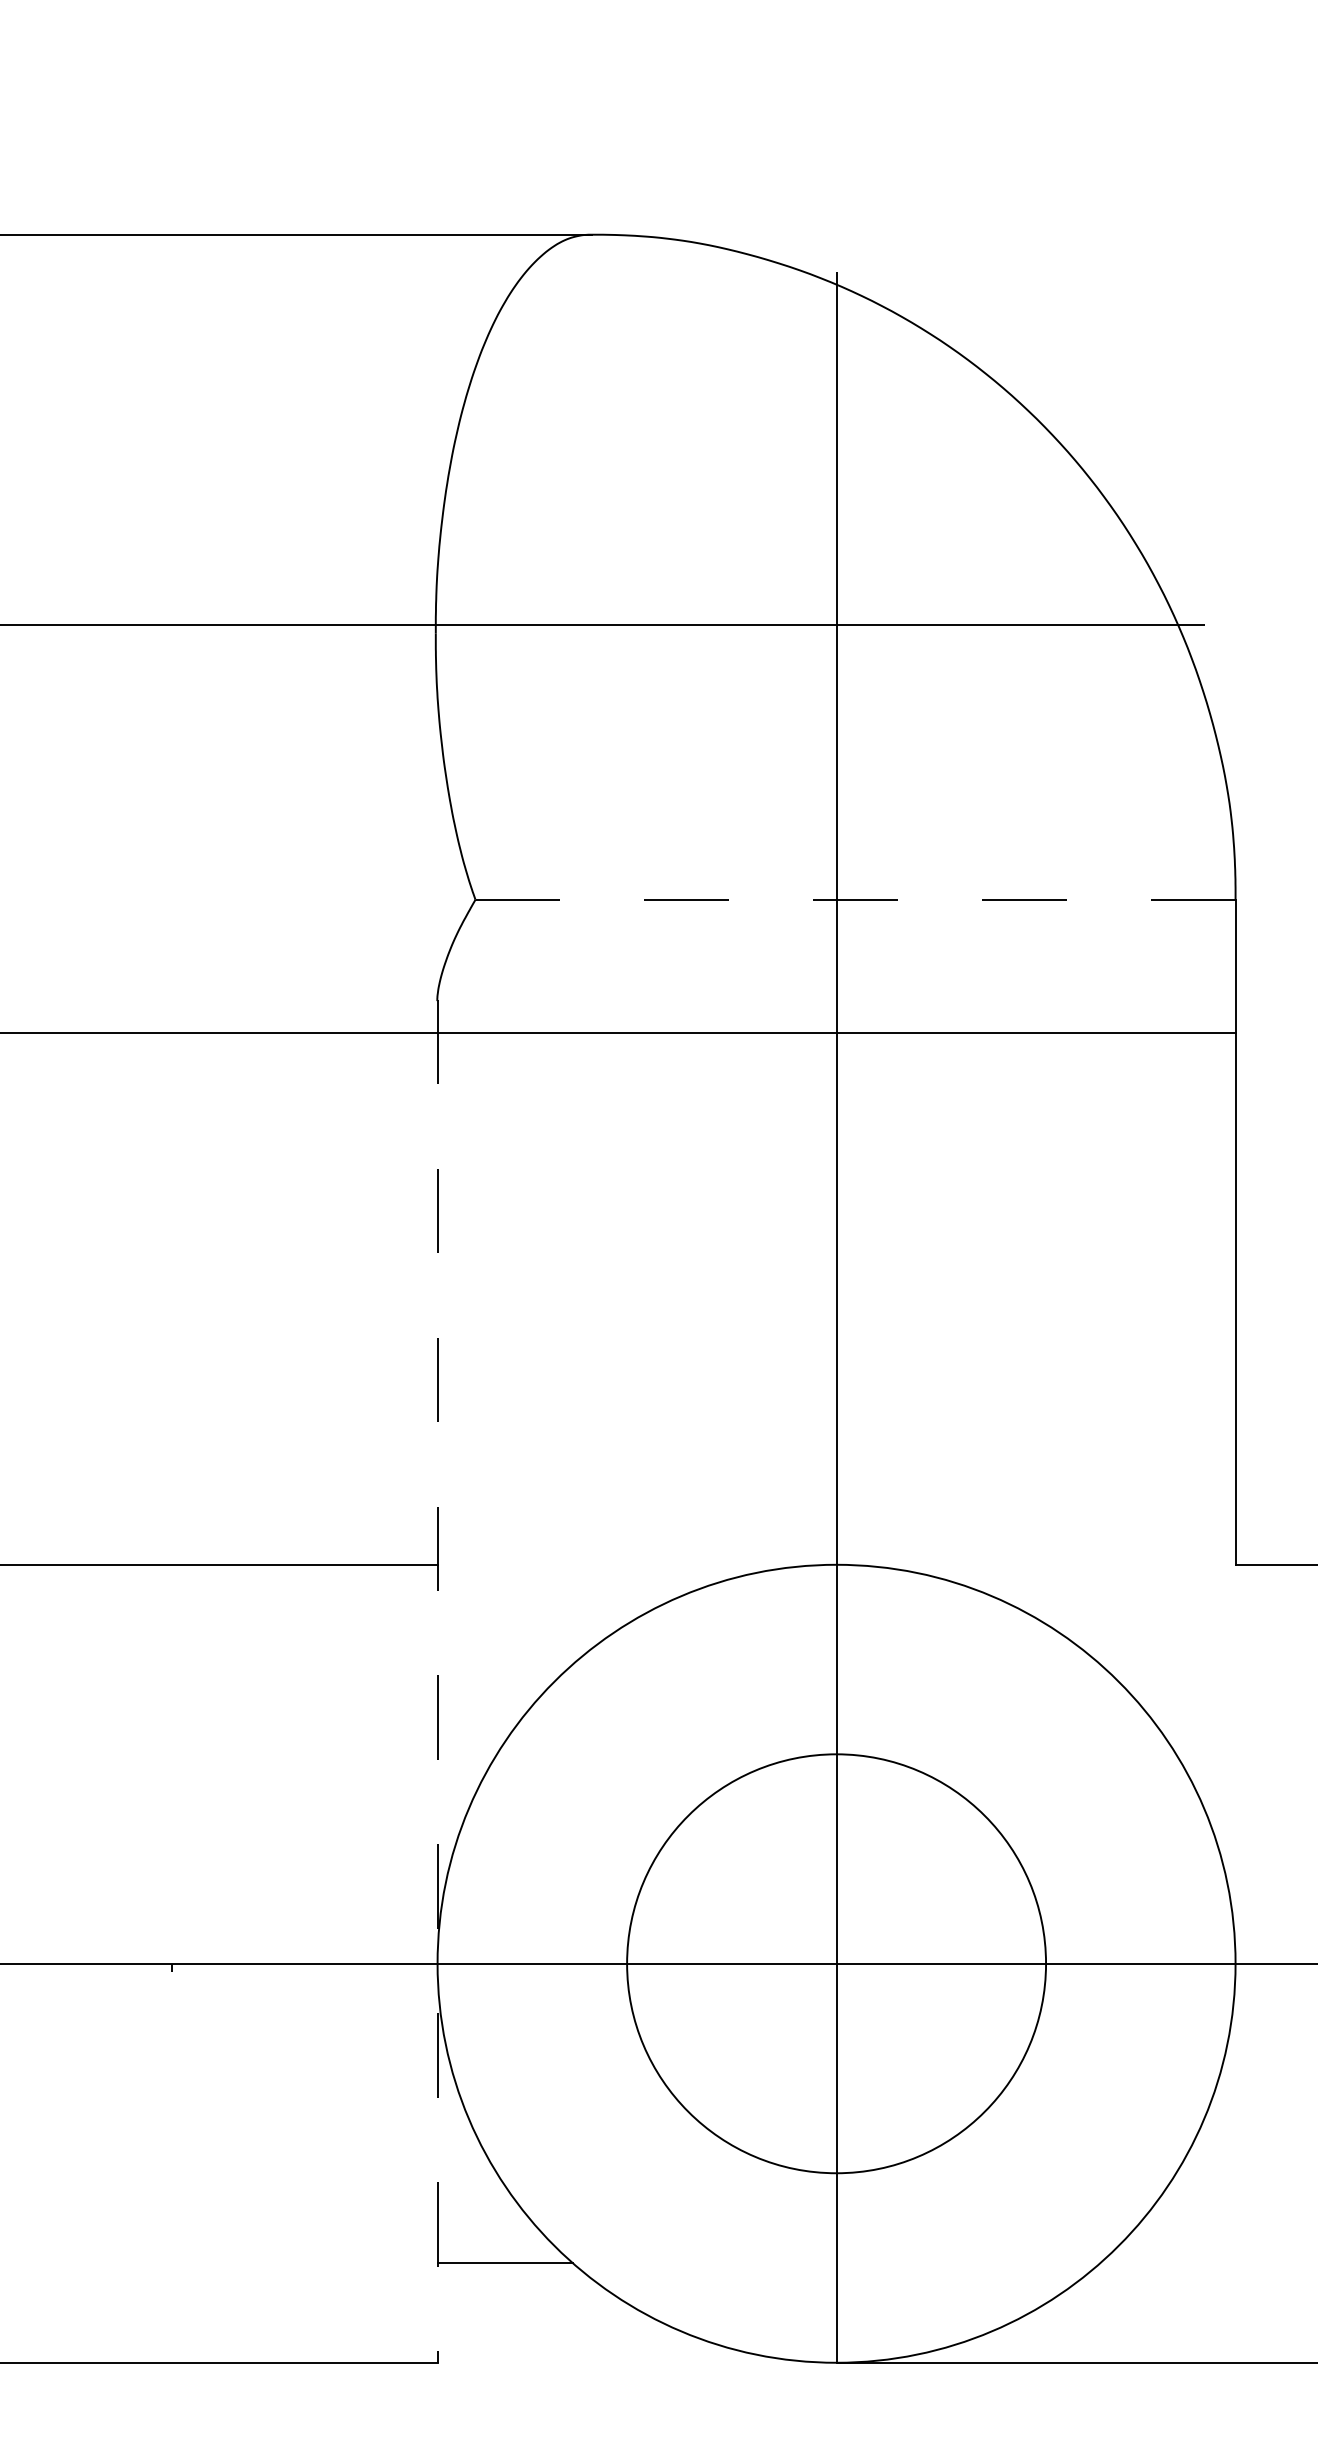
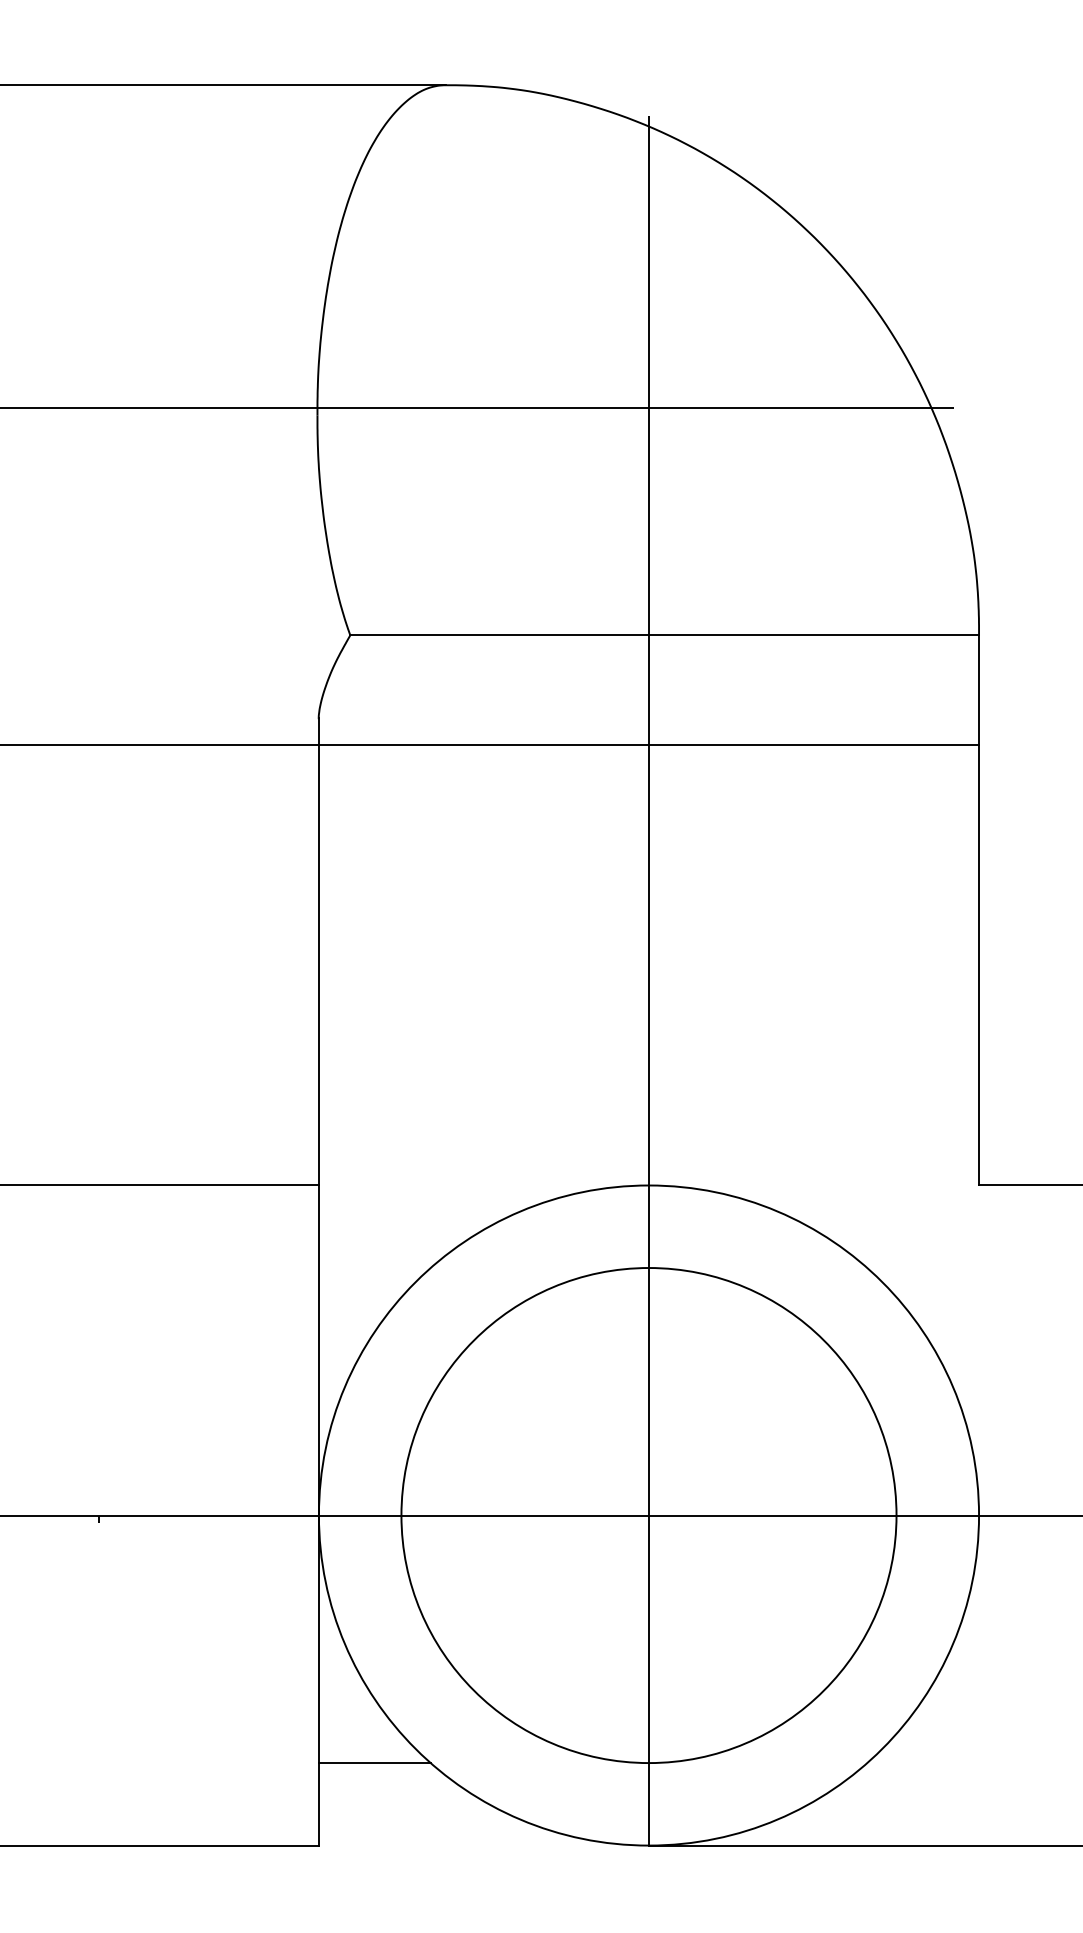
line: (855, 899) -> (664, 635), dashed -> solid
line: (437, 1681) -> (318, 1282), dashed -> solid
circle: (836, 1963) -> (648, 1515), size x1.43

